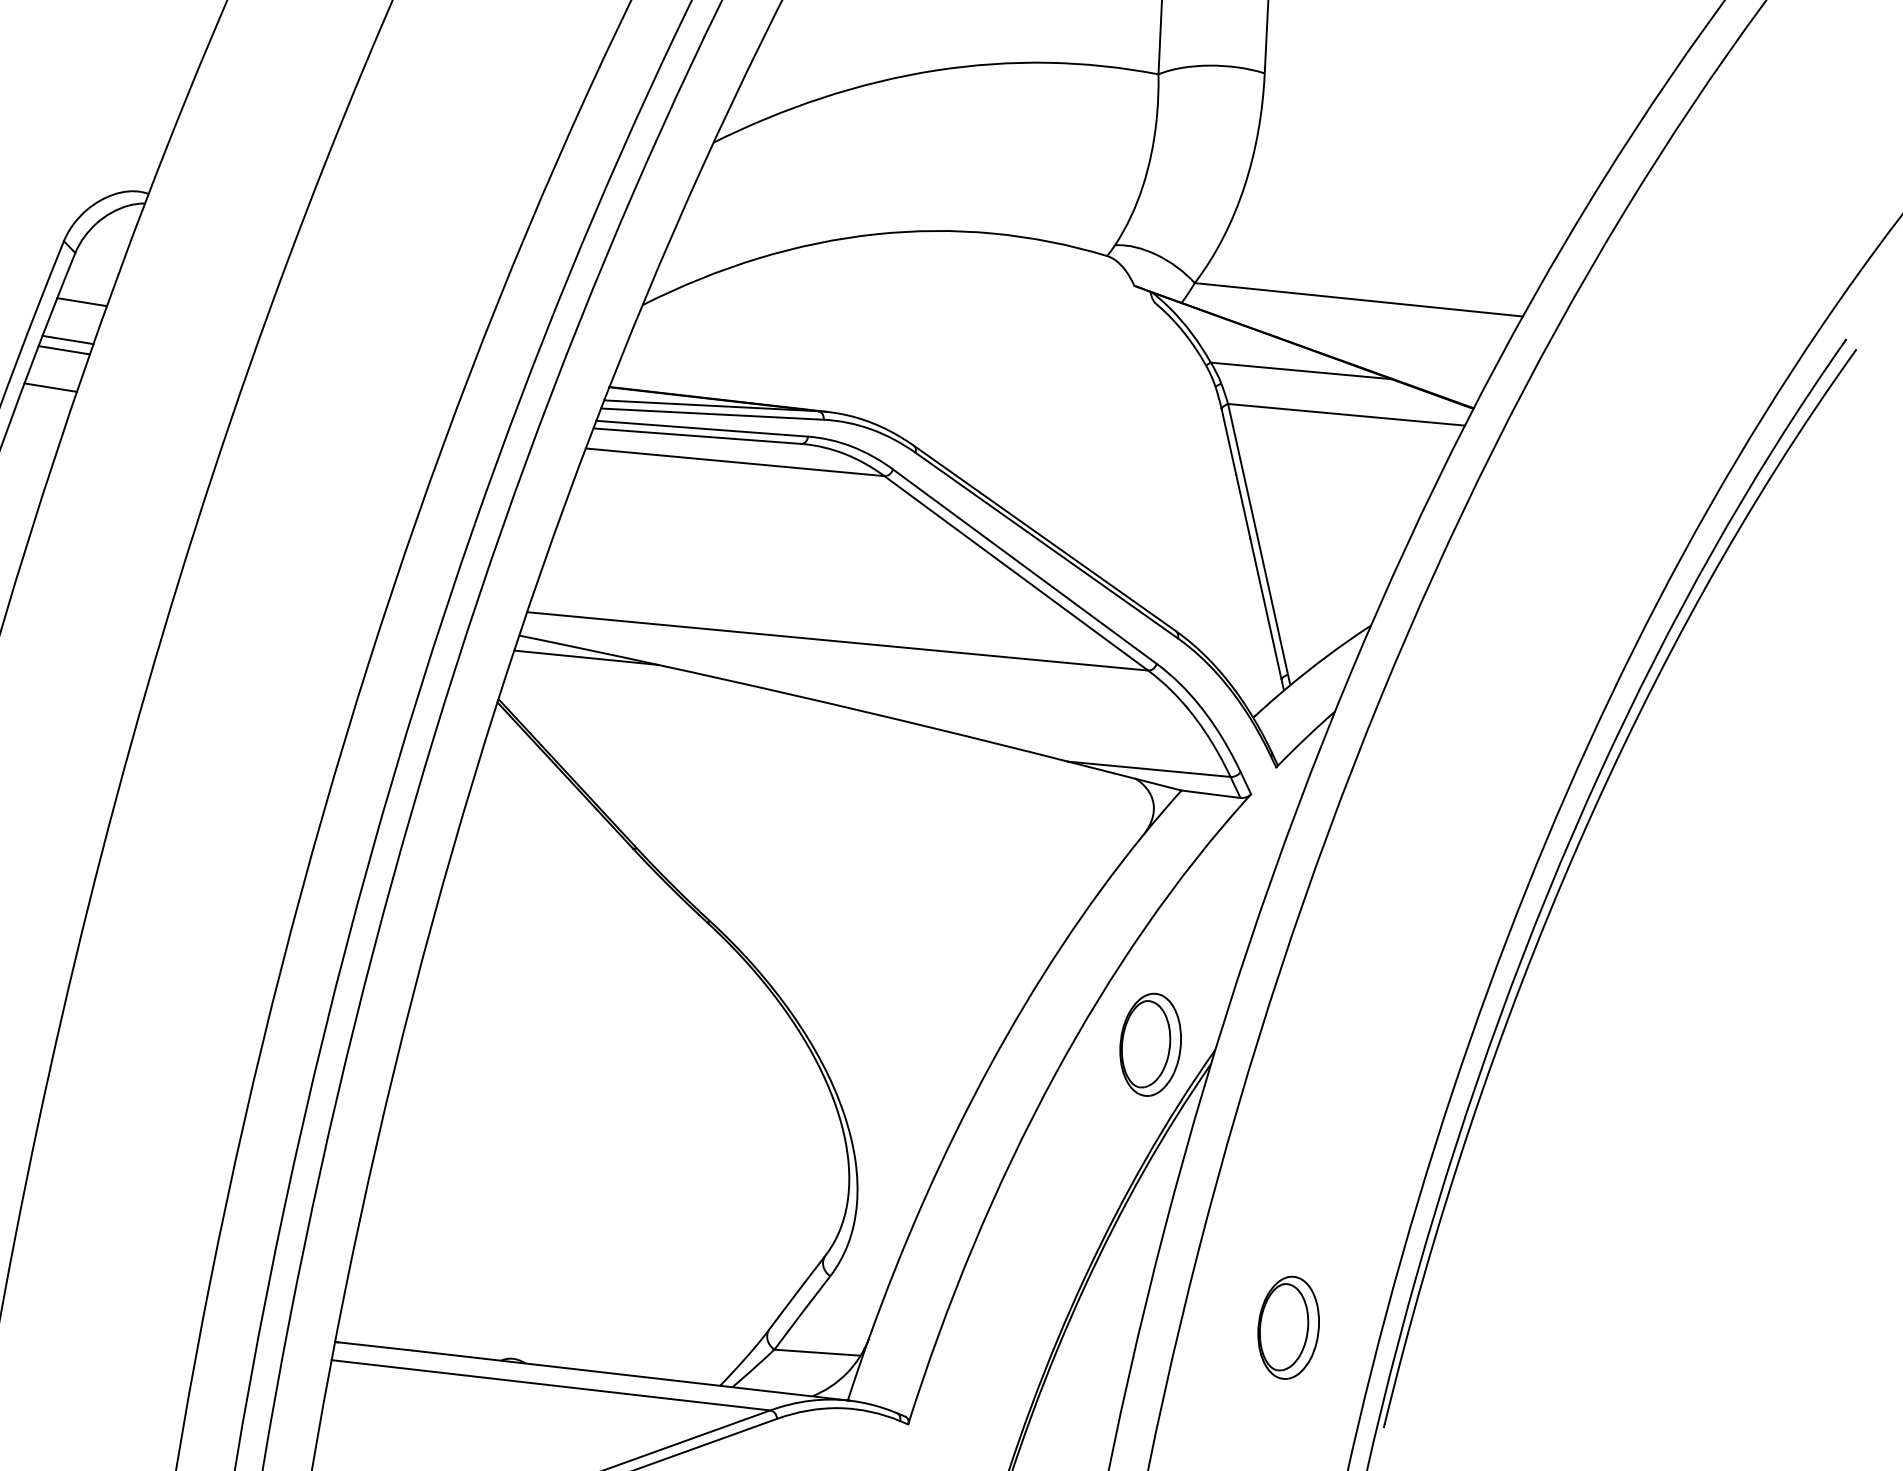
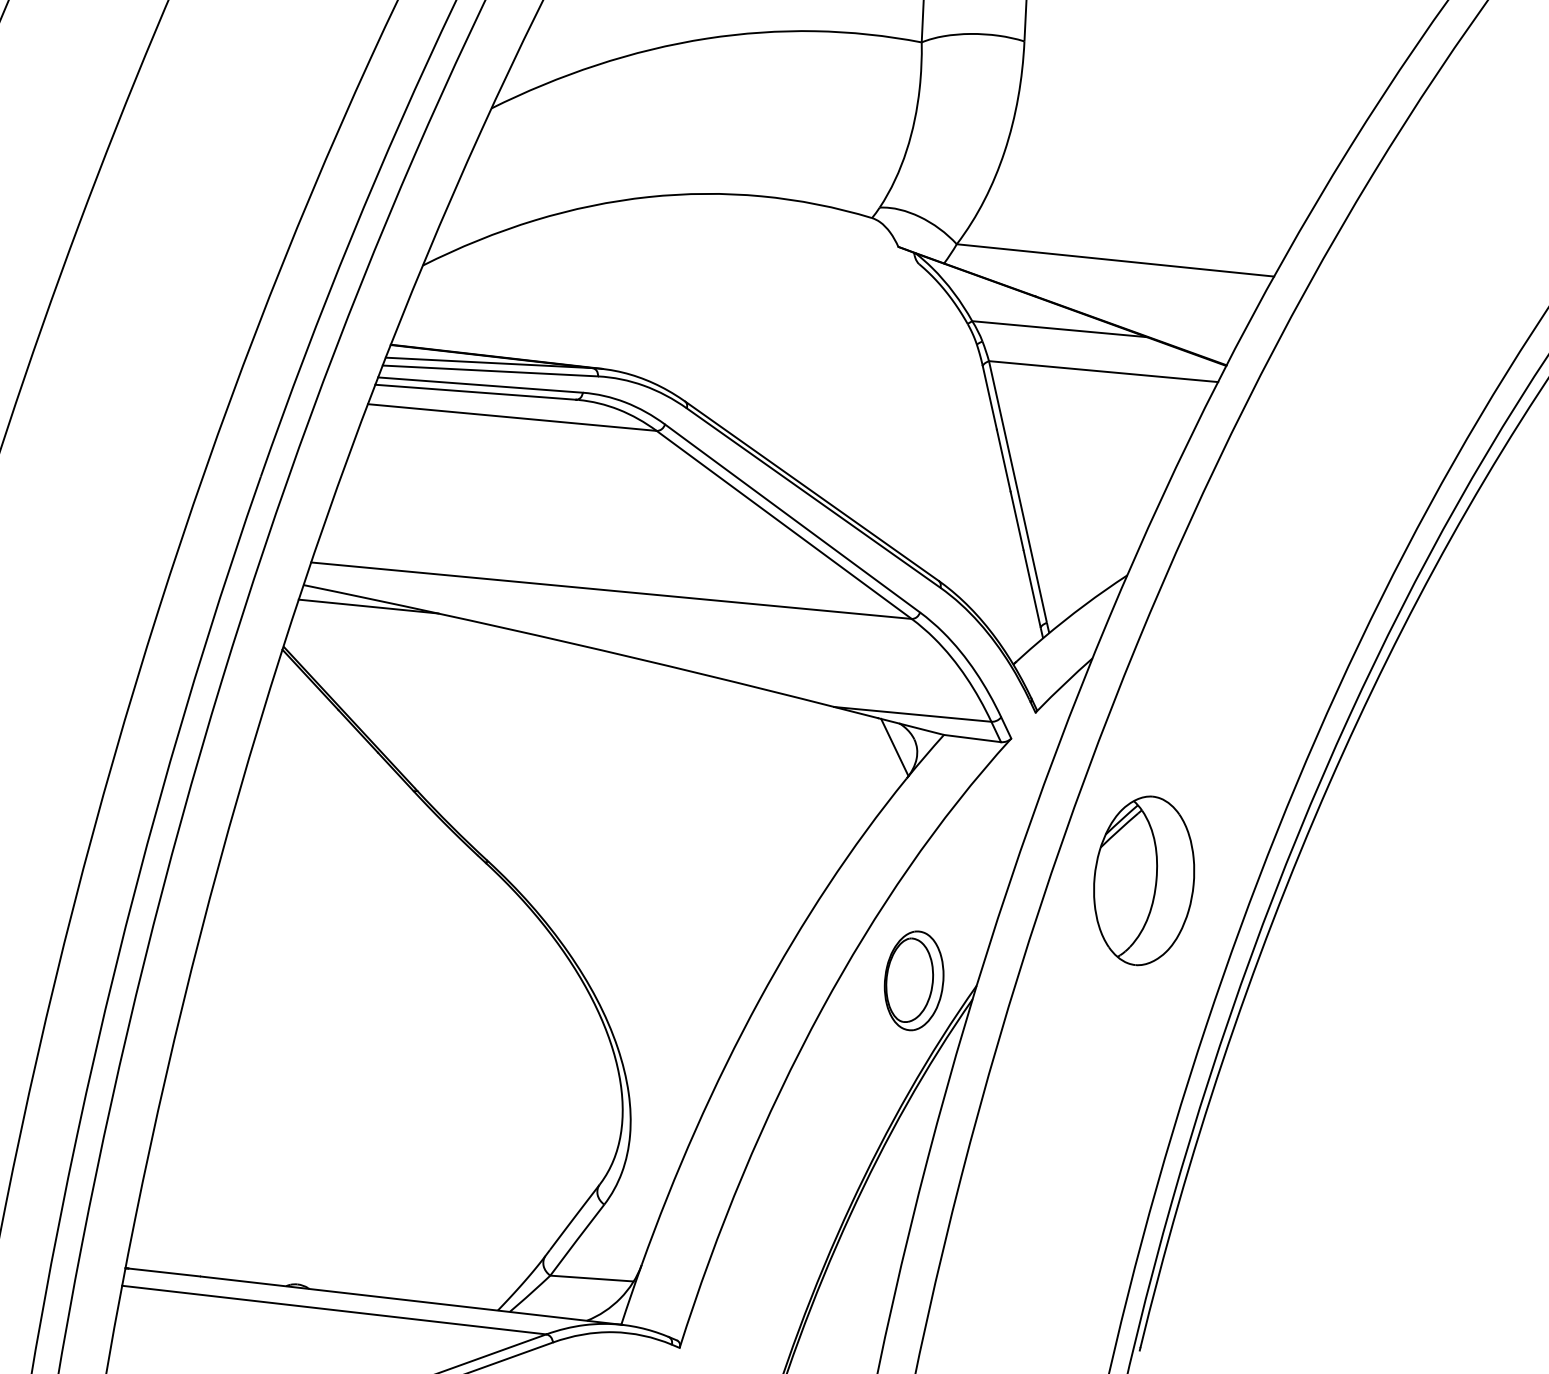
line: (1130, 803) -> (894, 747), added
part: (1388, 941) -> (1144, 880), added
part: (1288, 1327) -> (1047, 1254), removed

